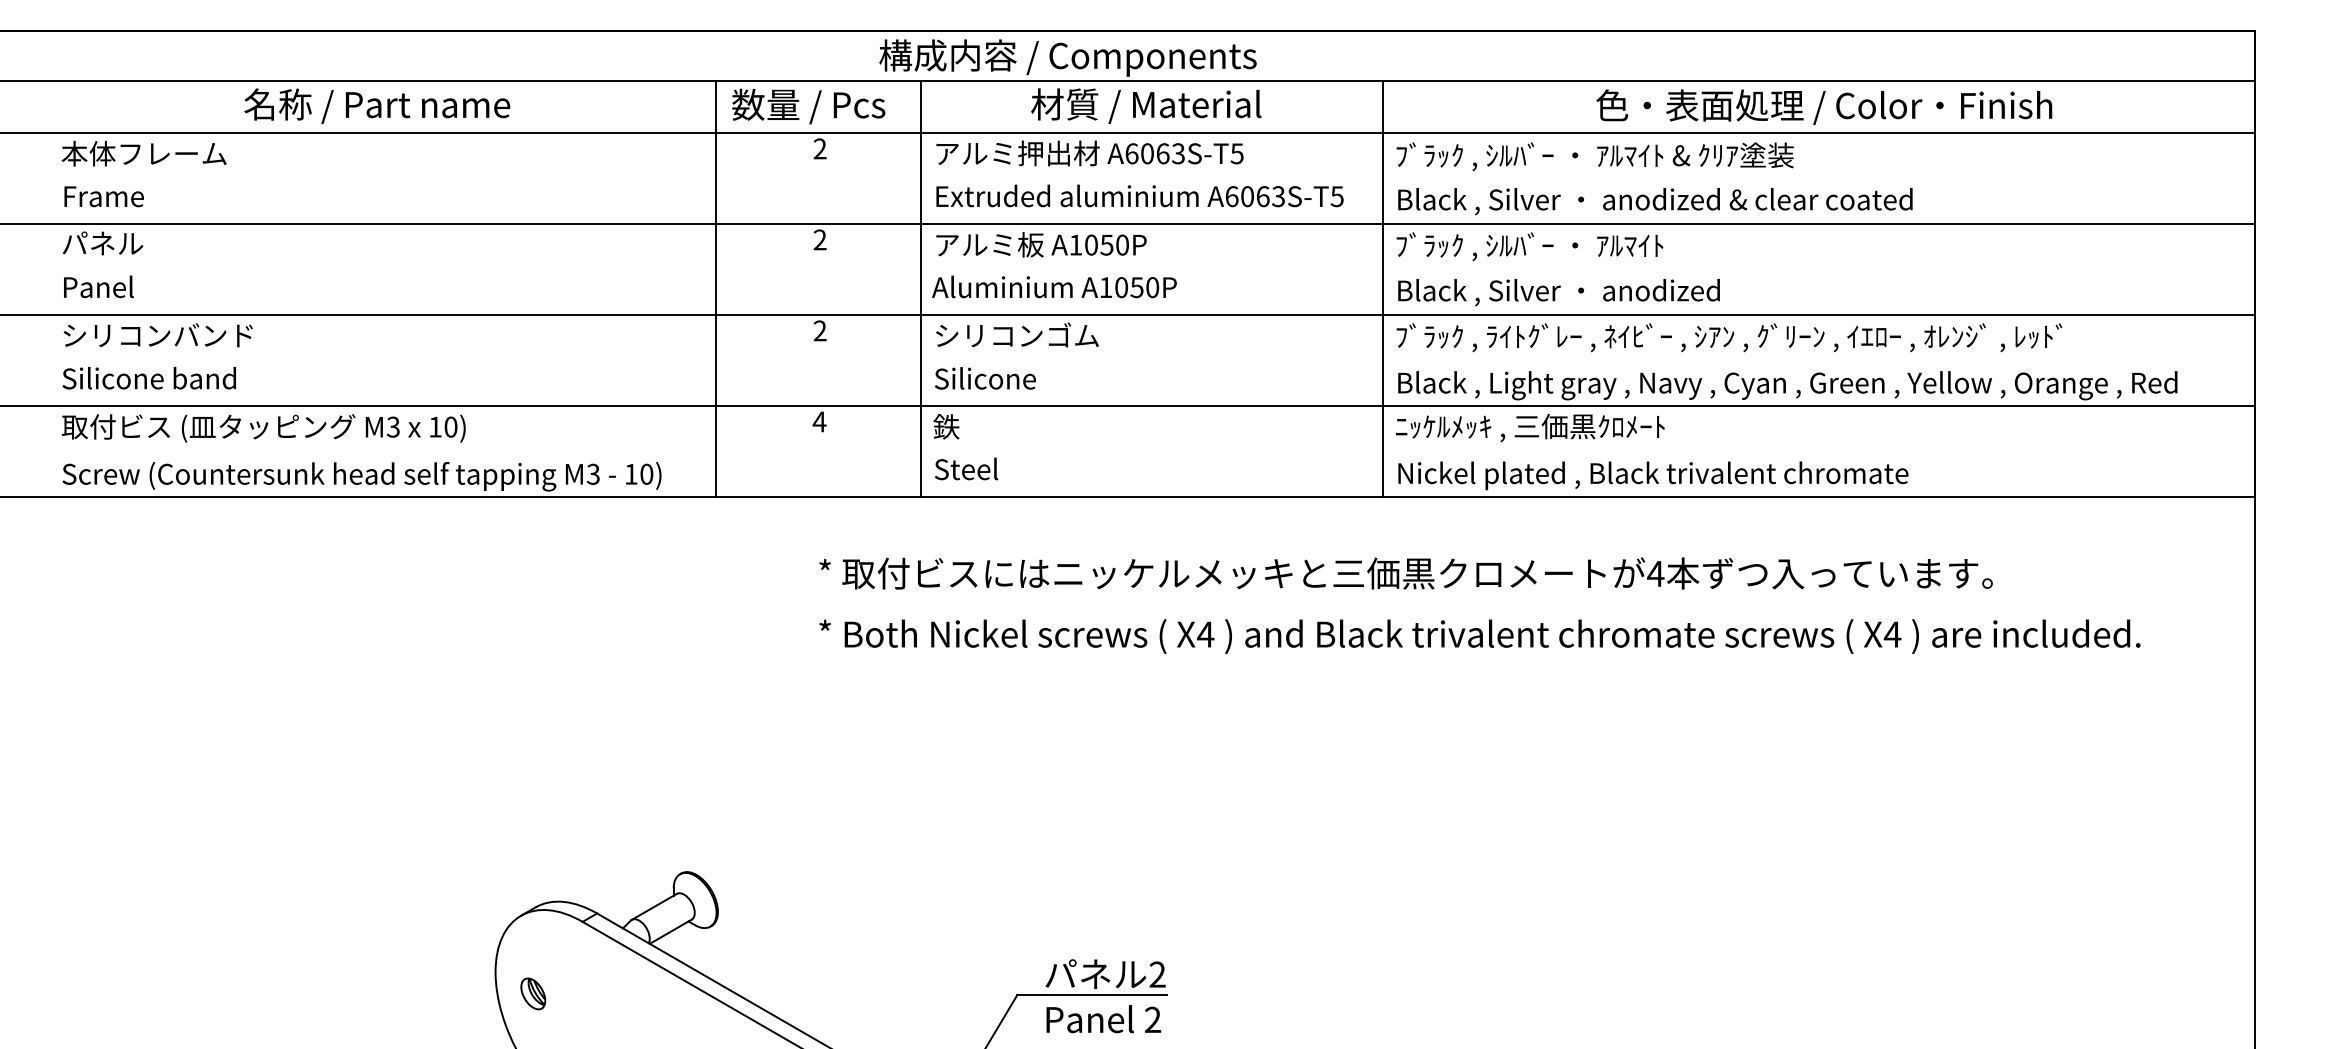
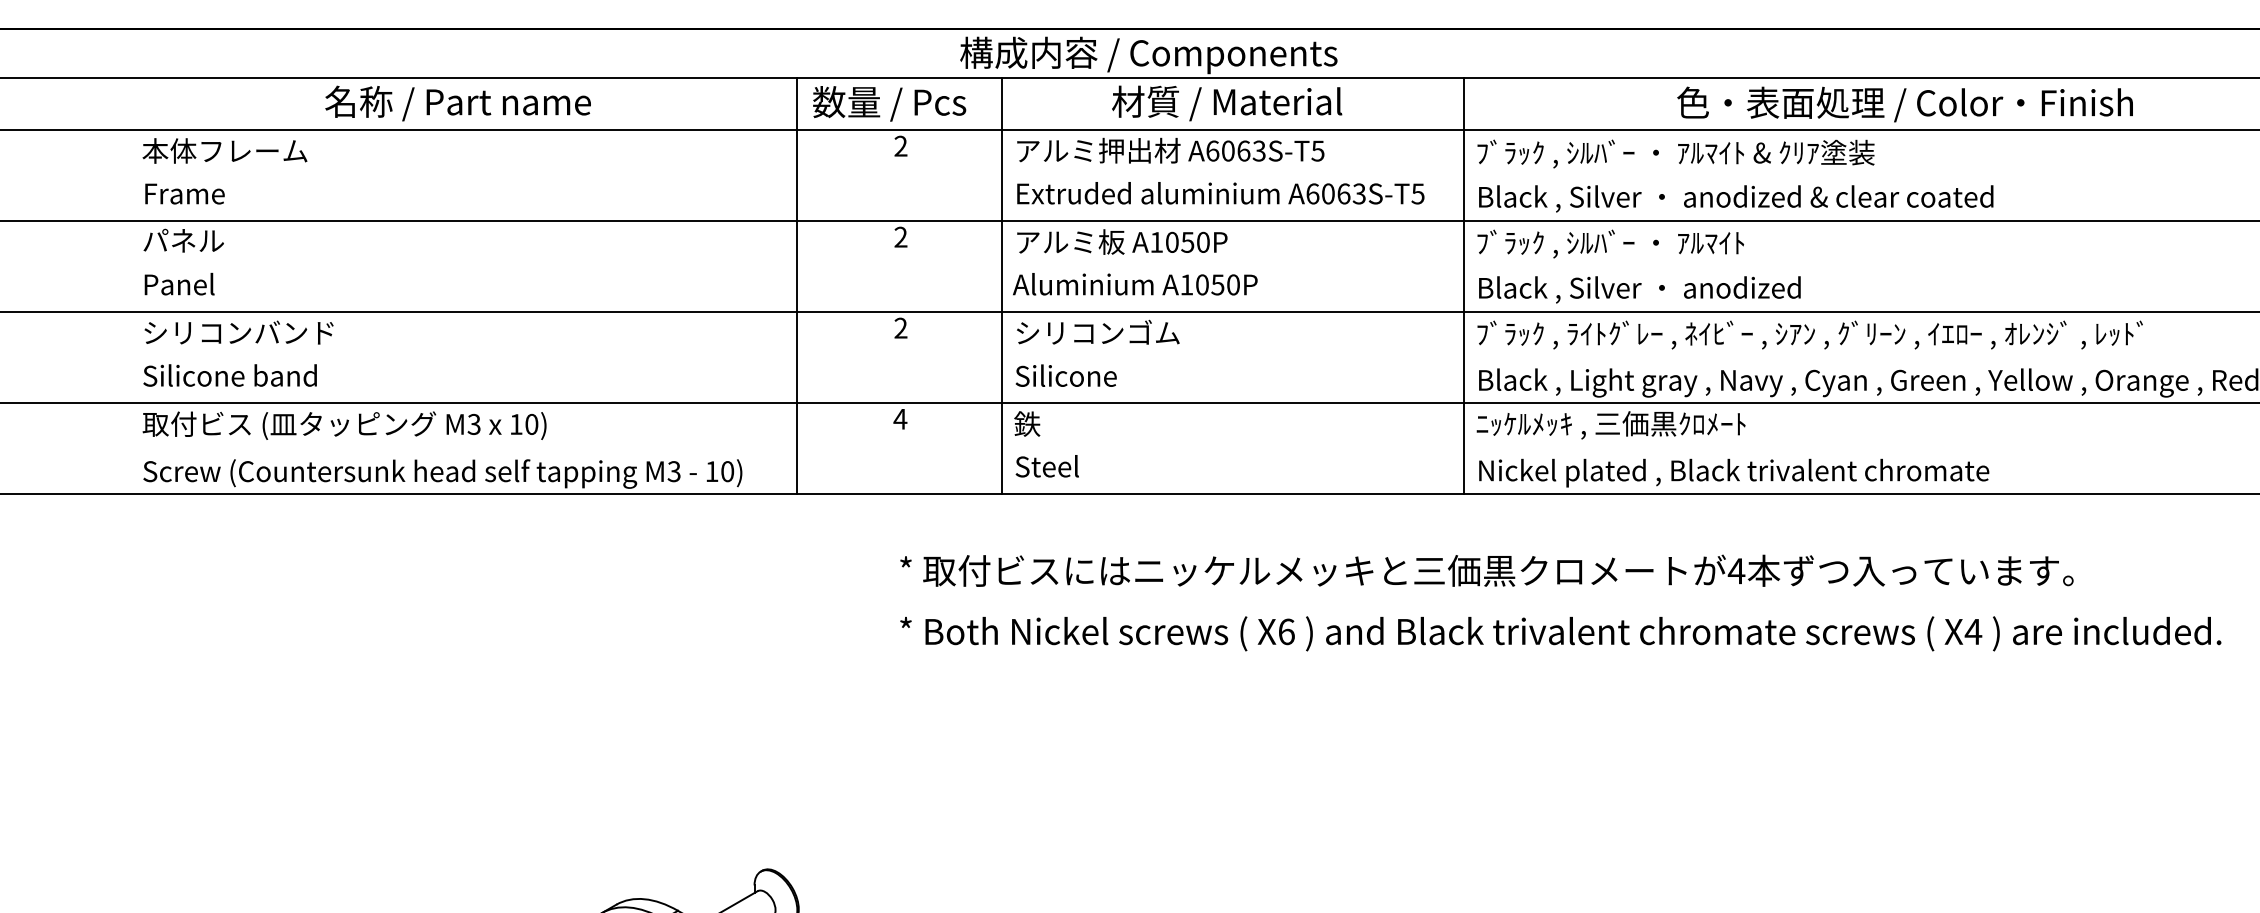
text: (1205, 634) -> (1286, 631), X4 -> X6

